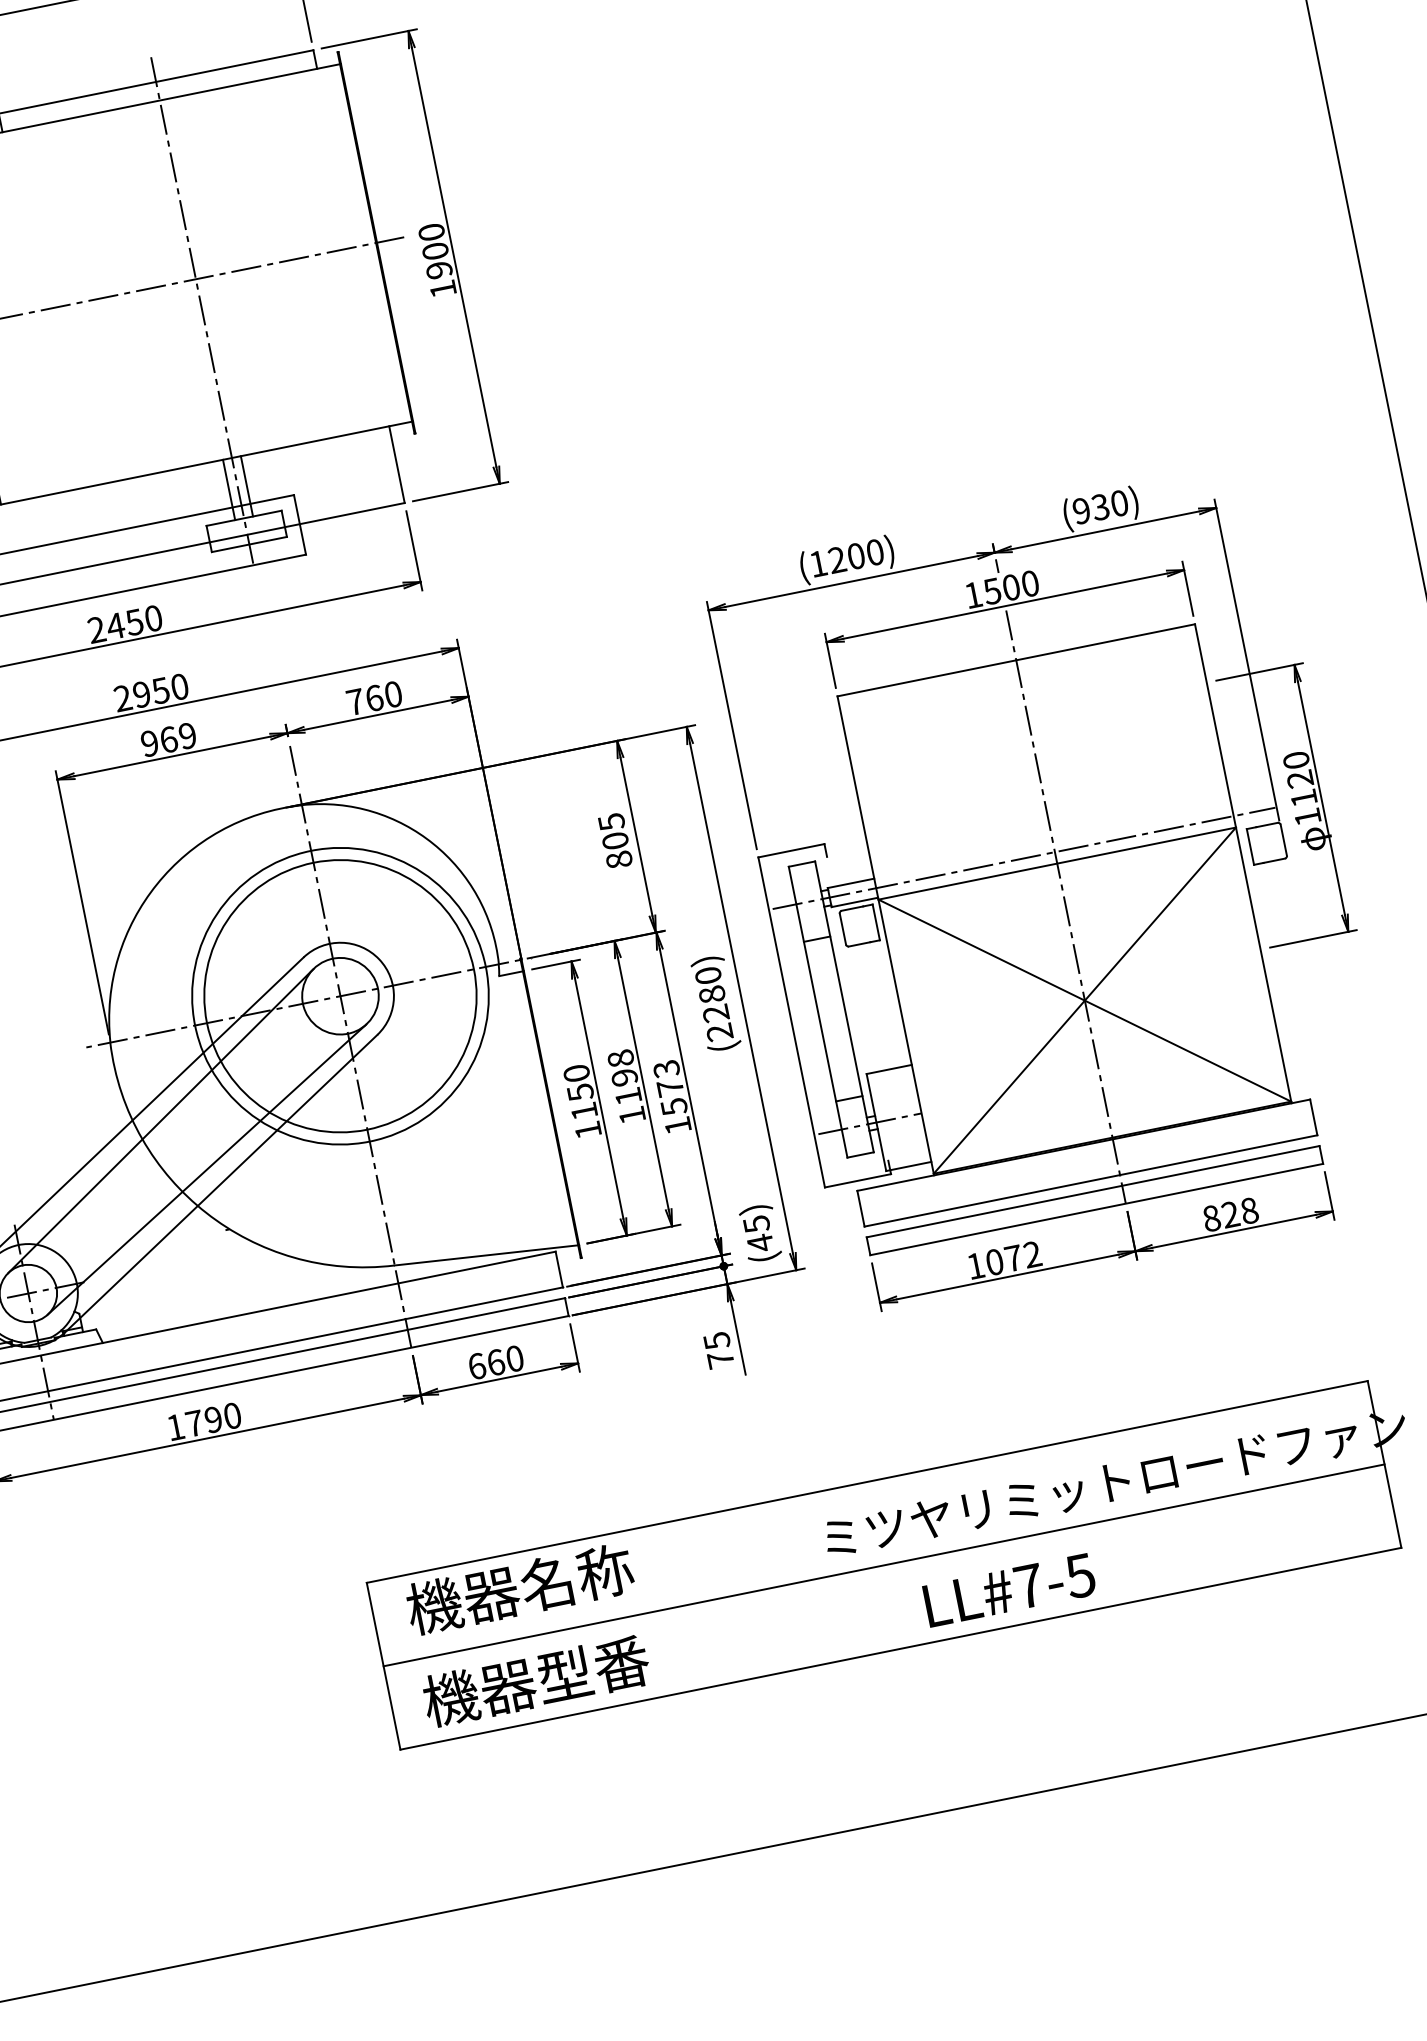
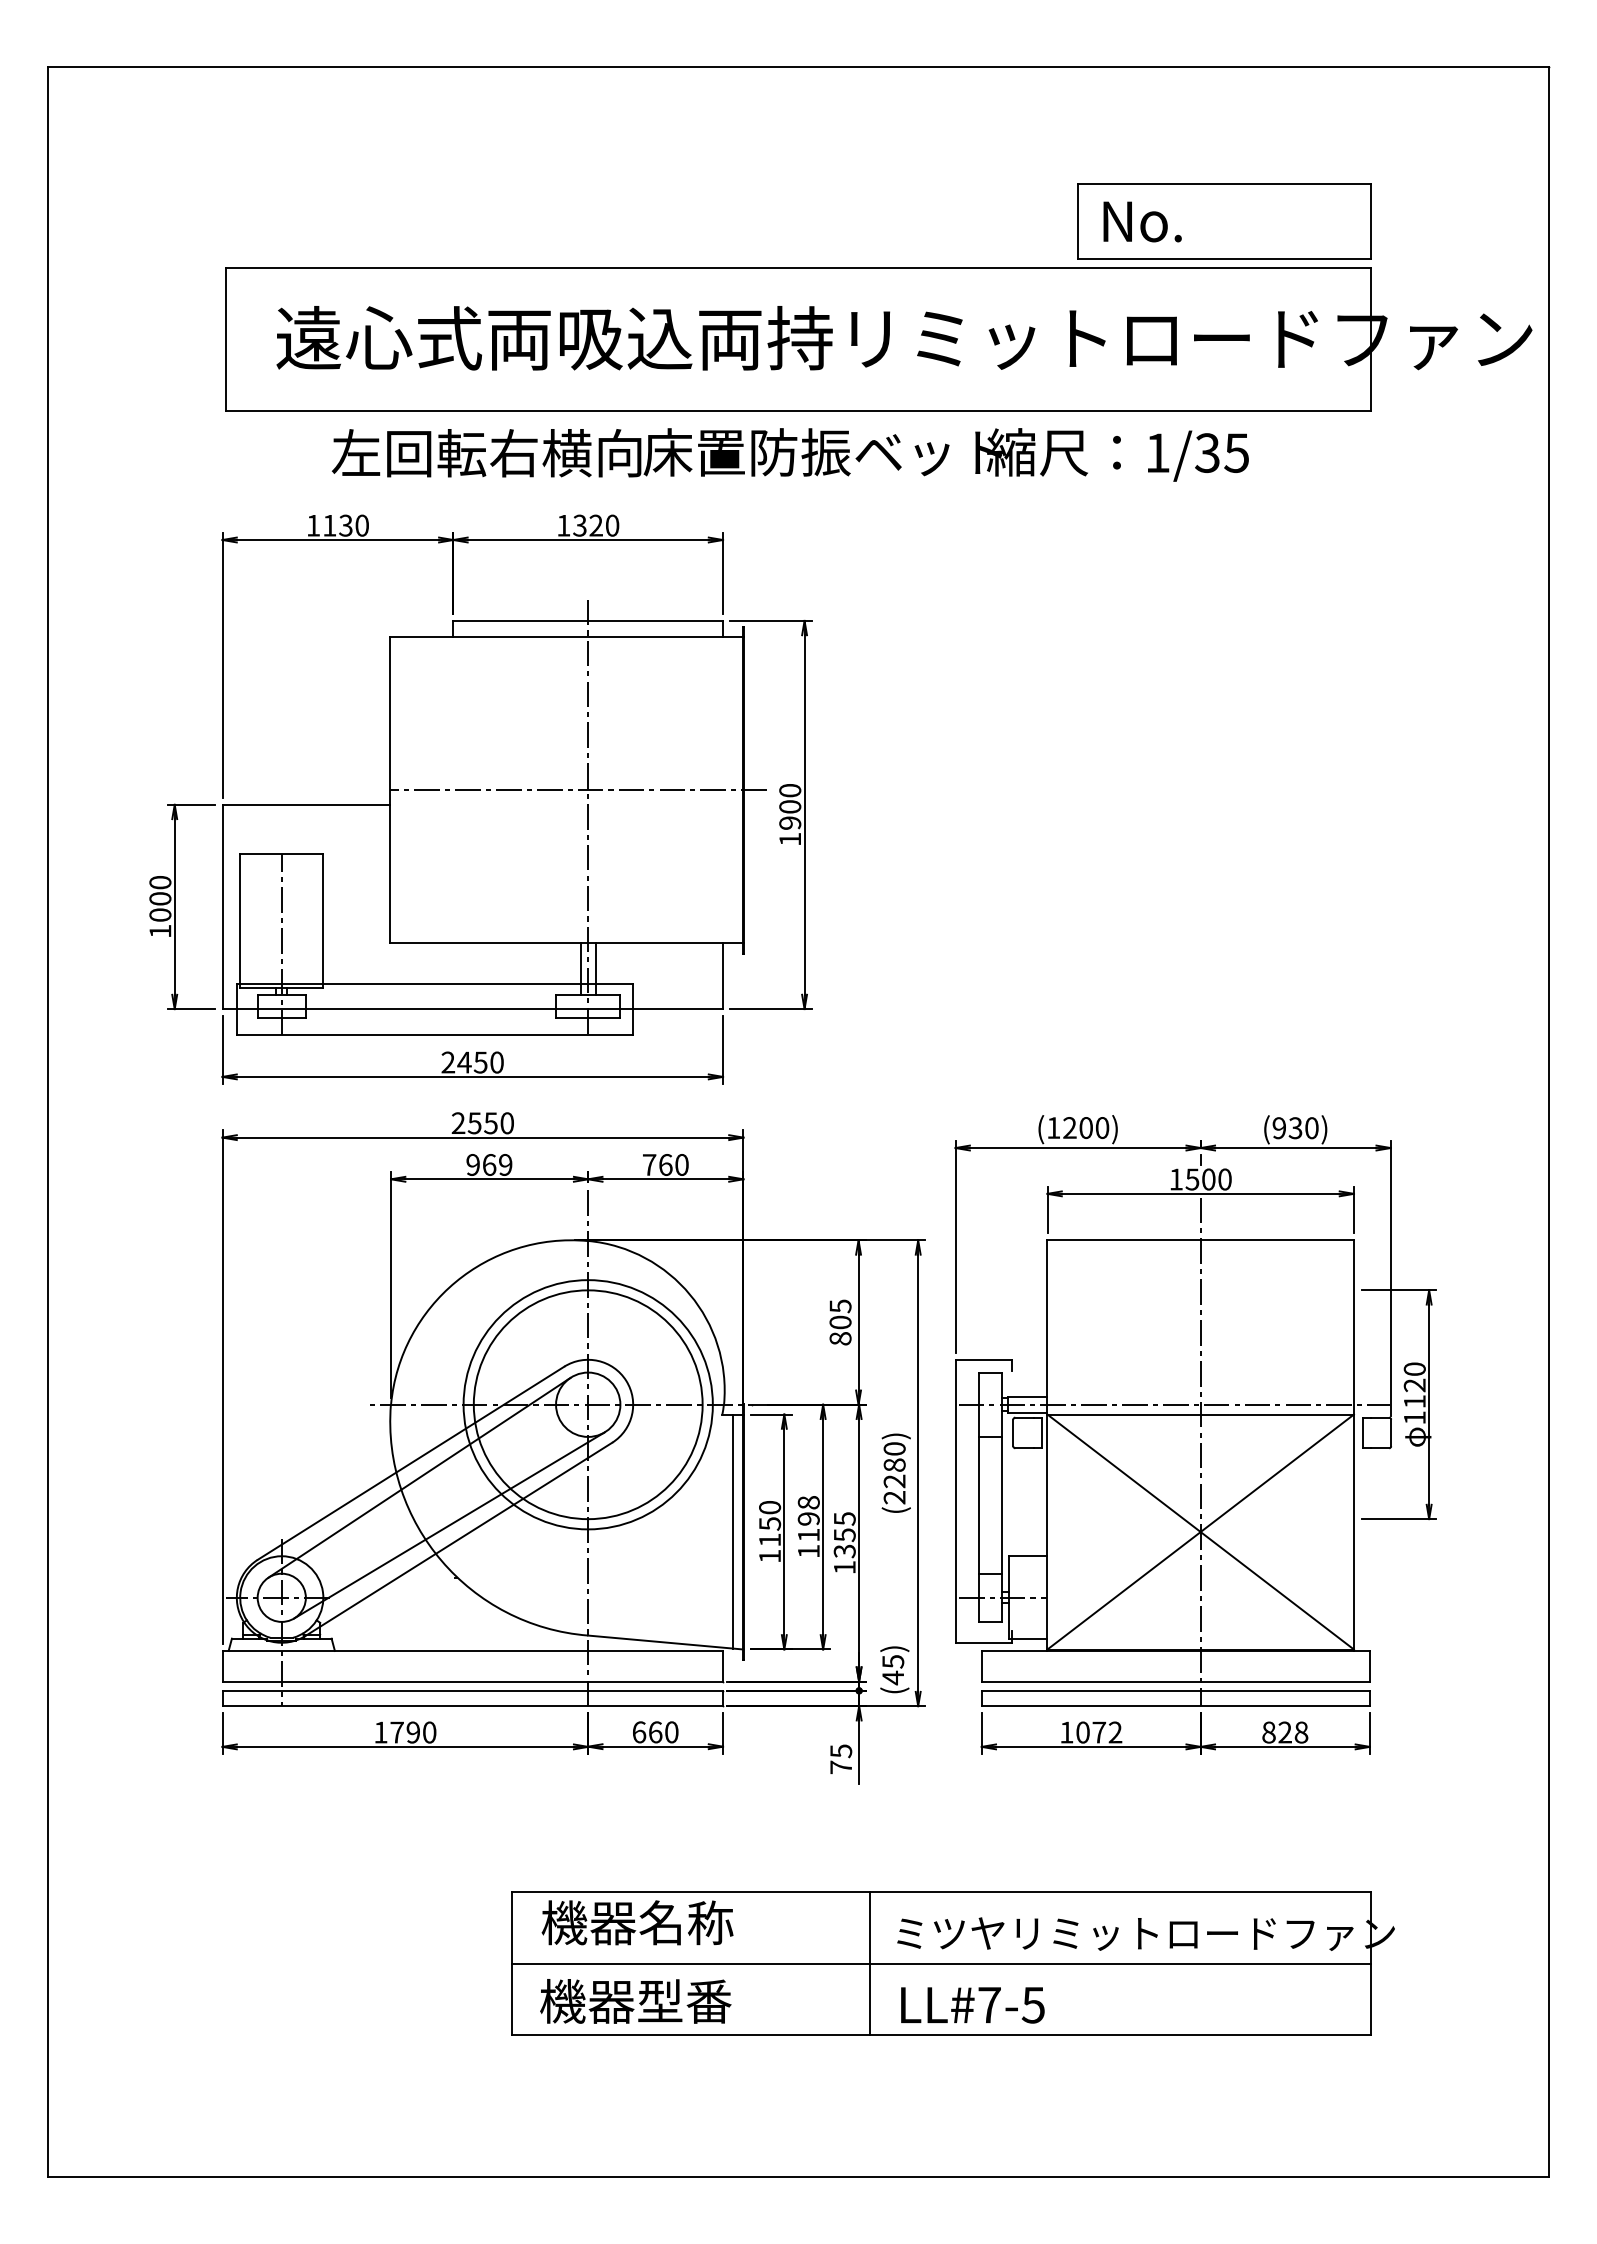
text: (141, 694) -> (474, 1123), 2950 -> 2550
text: (669, 1087) -> (844, 1534), 1573 -> 1355
line: (539, 1109) -> (733, 1531), added
line: (801, 1581) -> (870, 1963), added
text: (1009, 1590) -> (972, 2005), moved

